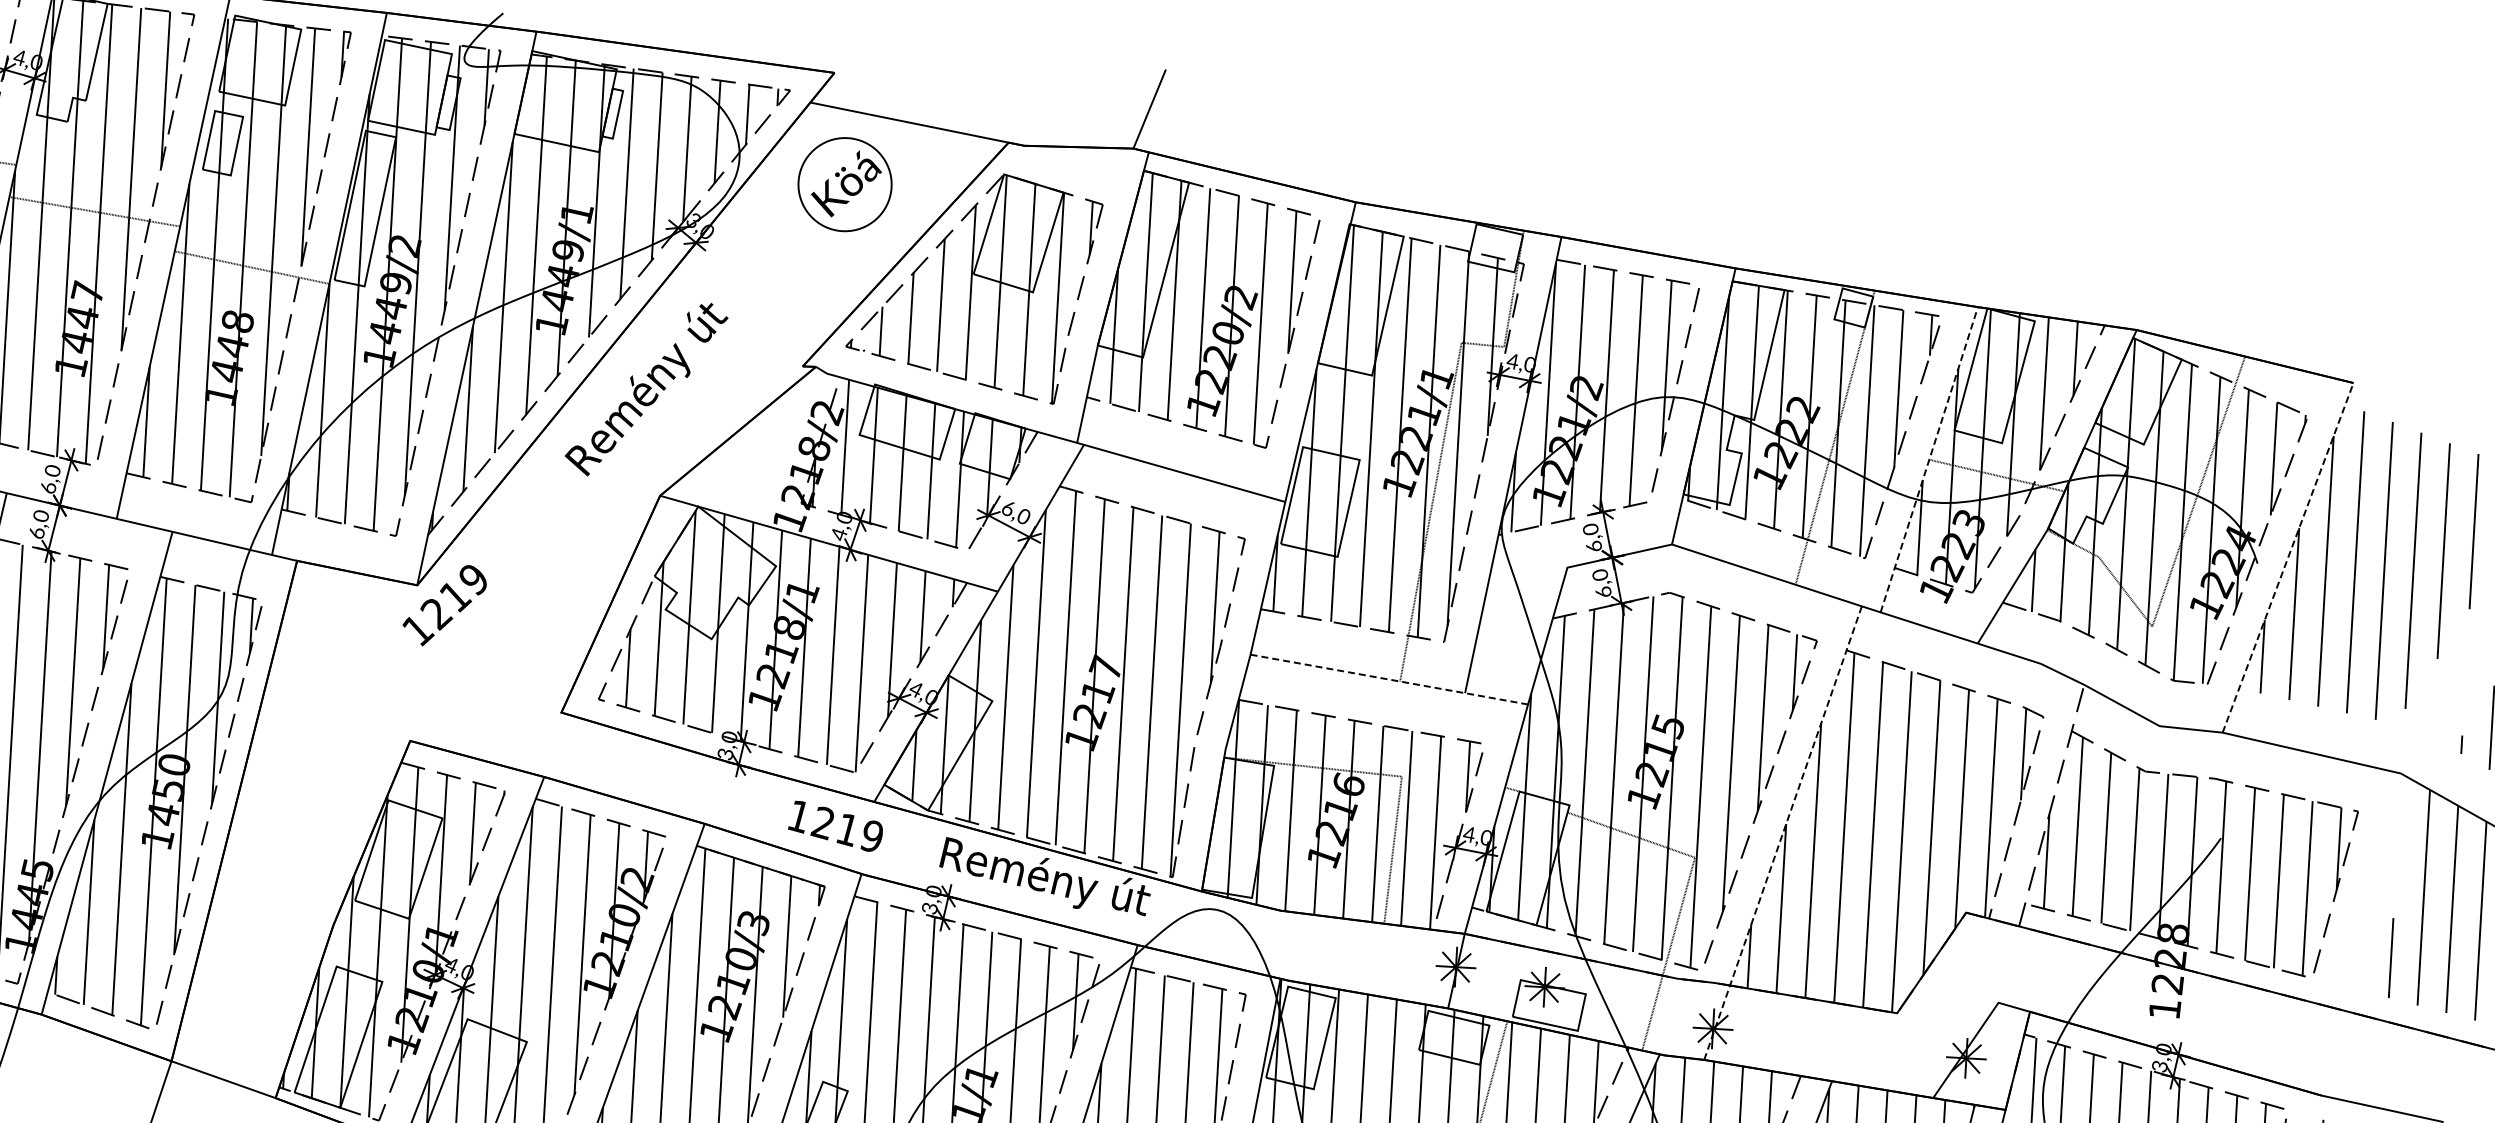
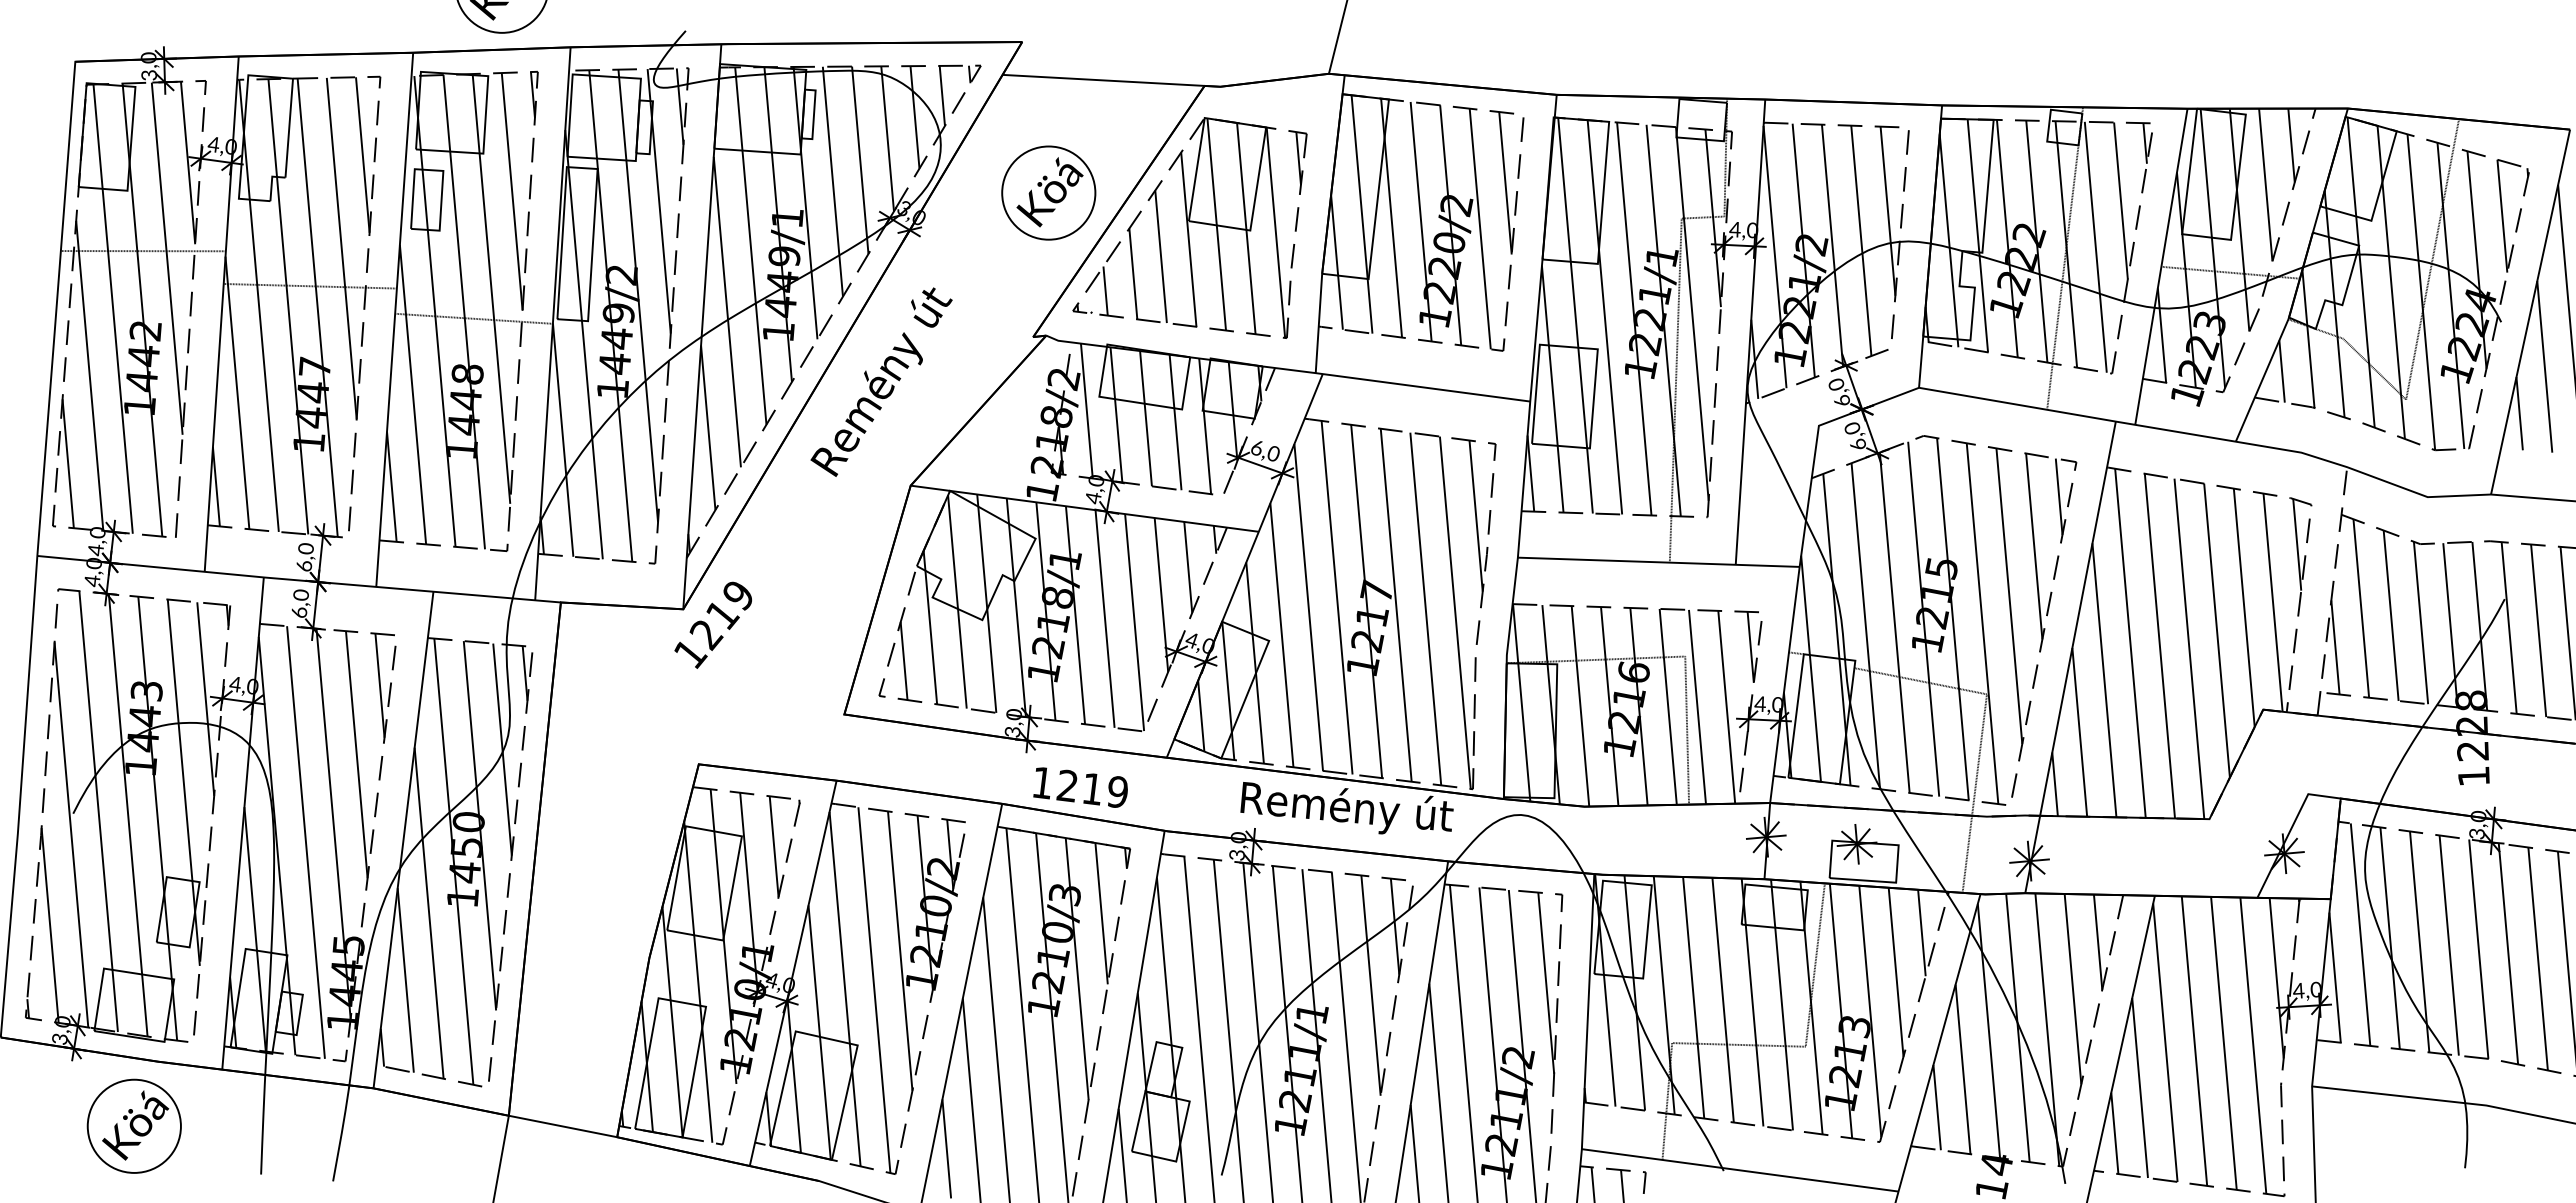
part: (844, 184) -> (1048, 192), moved
line: (1929, 459) -> (2161, 266), dashed -> solid
line: (2287, 558) -> (2530, 312), dashed -> solid
line: (1389, 679) -> (1658, 562), dashed -> solid
text: (836, 826) -> (1080, 787), moved
line: (1783, 832) -> (2070, 656), dashed -> solid

